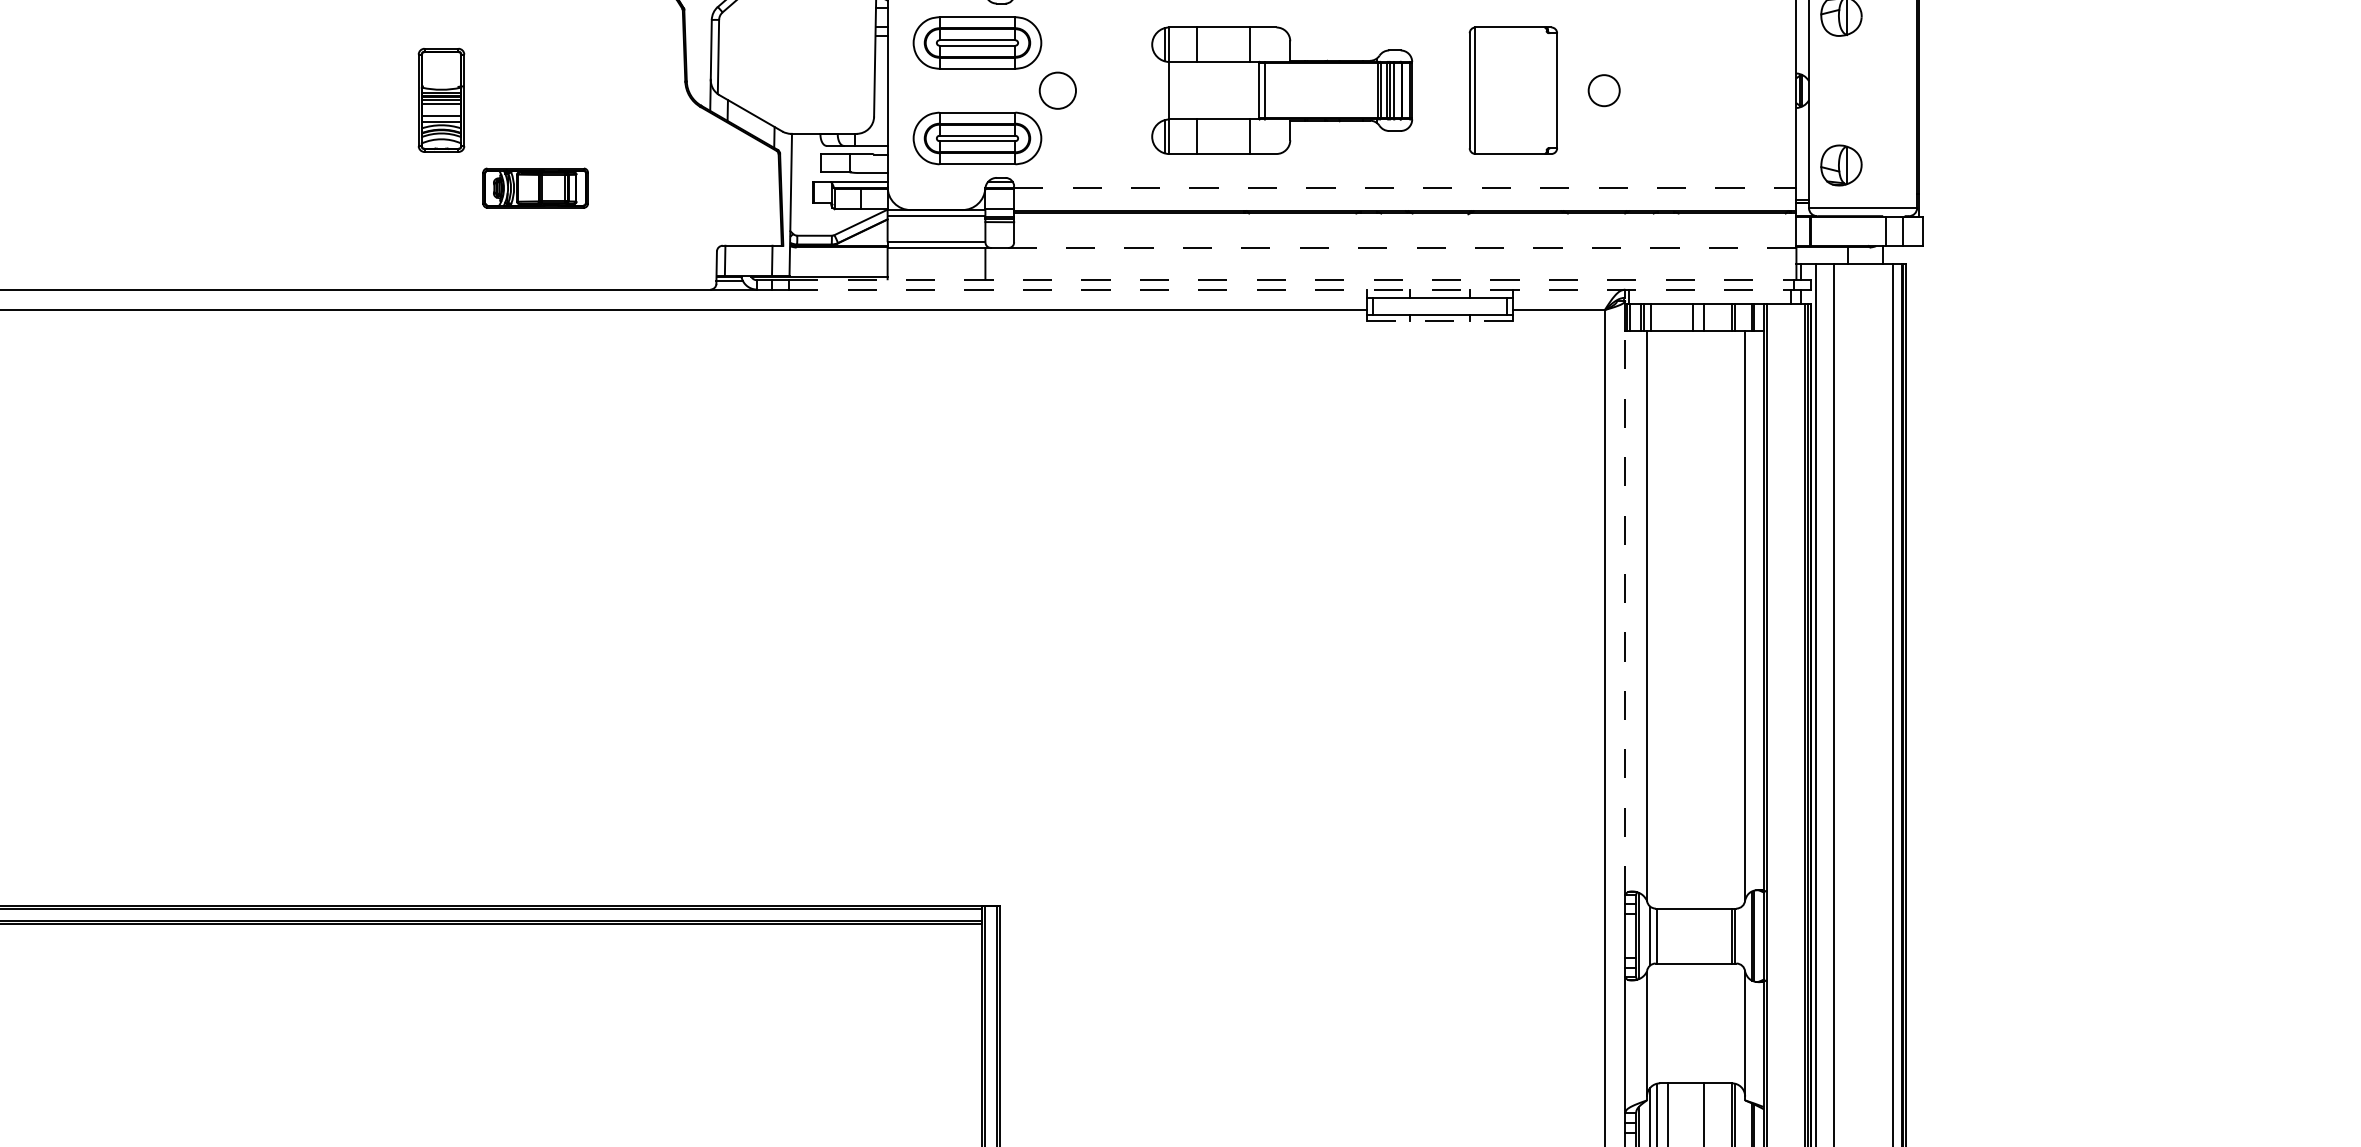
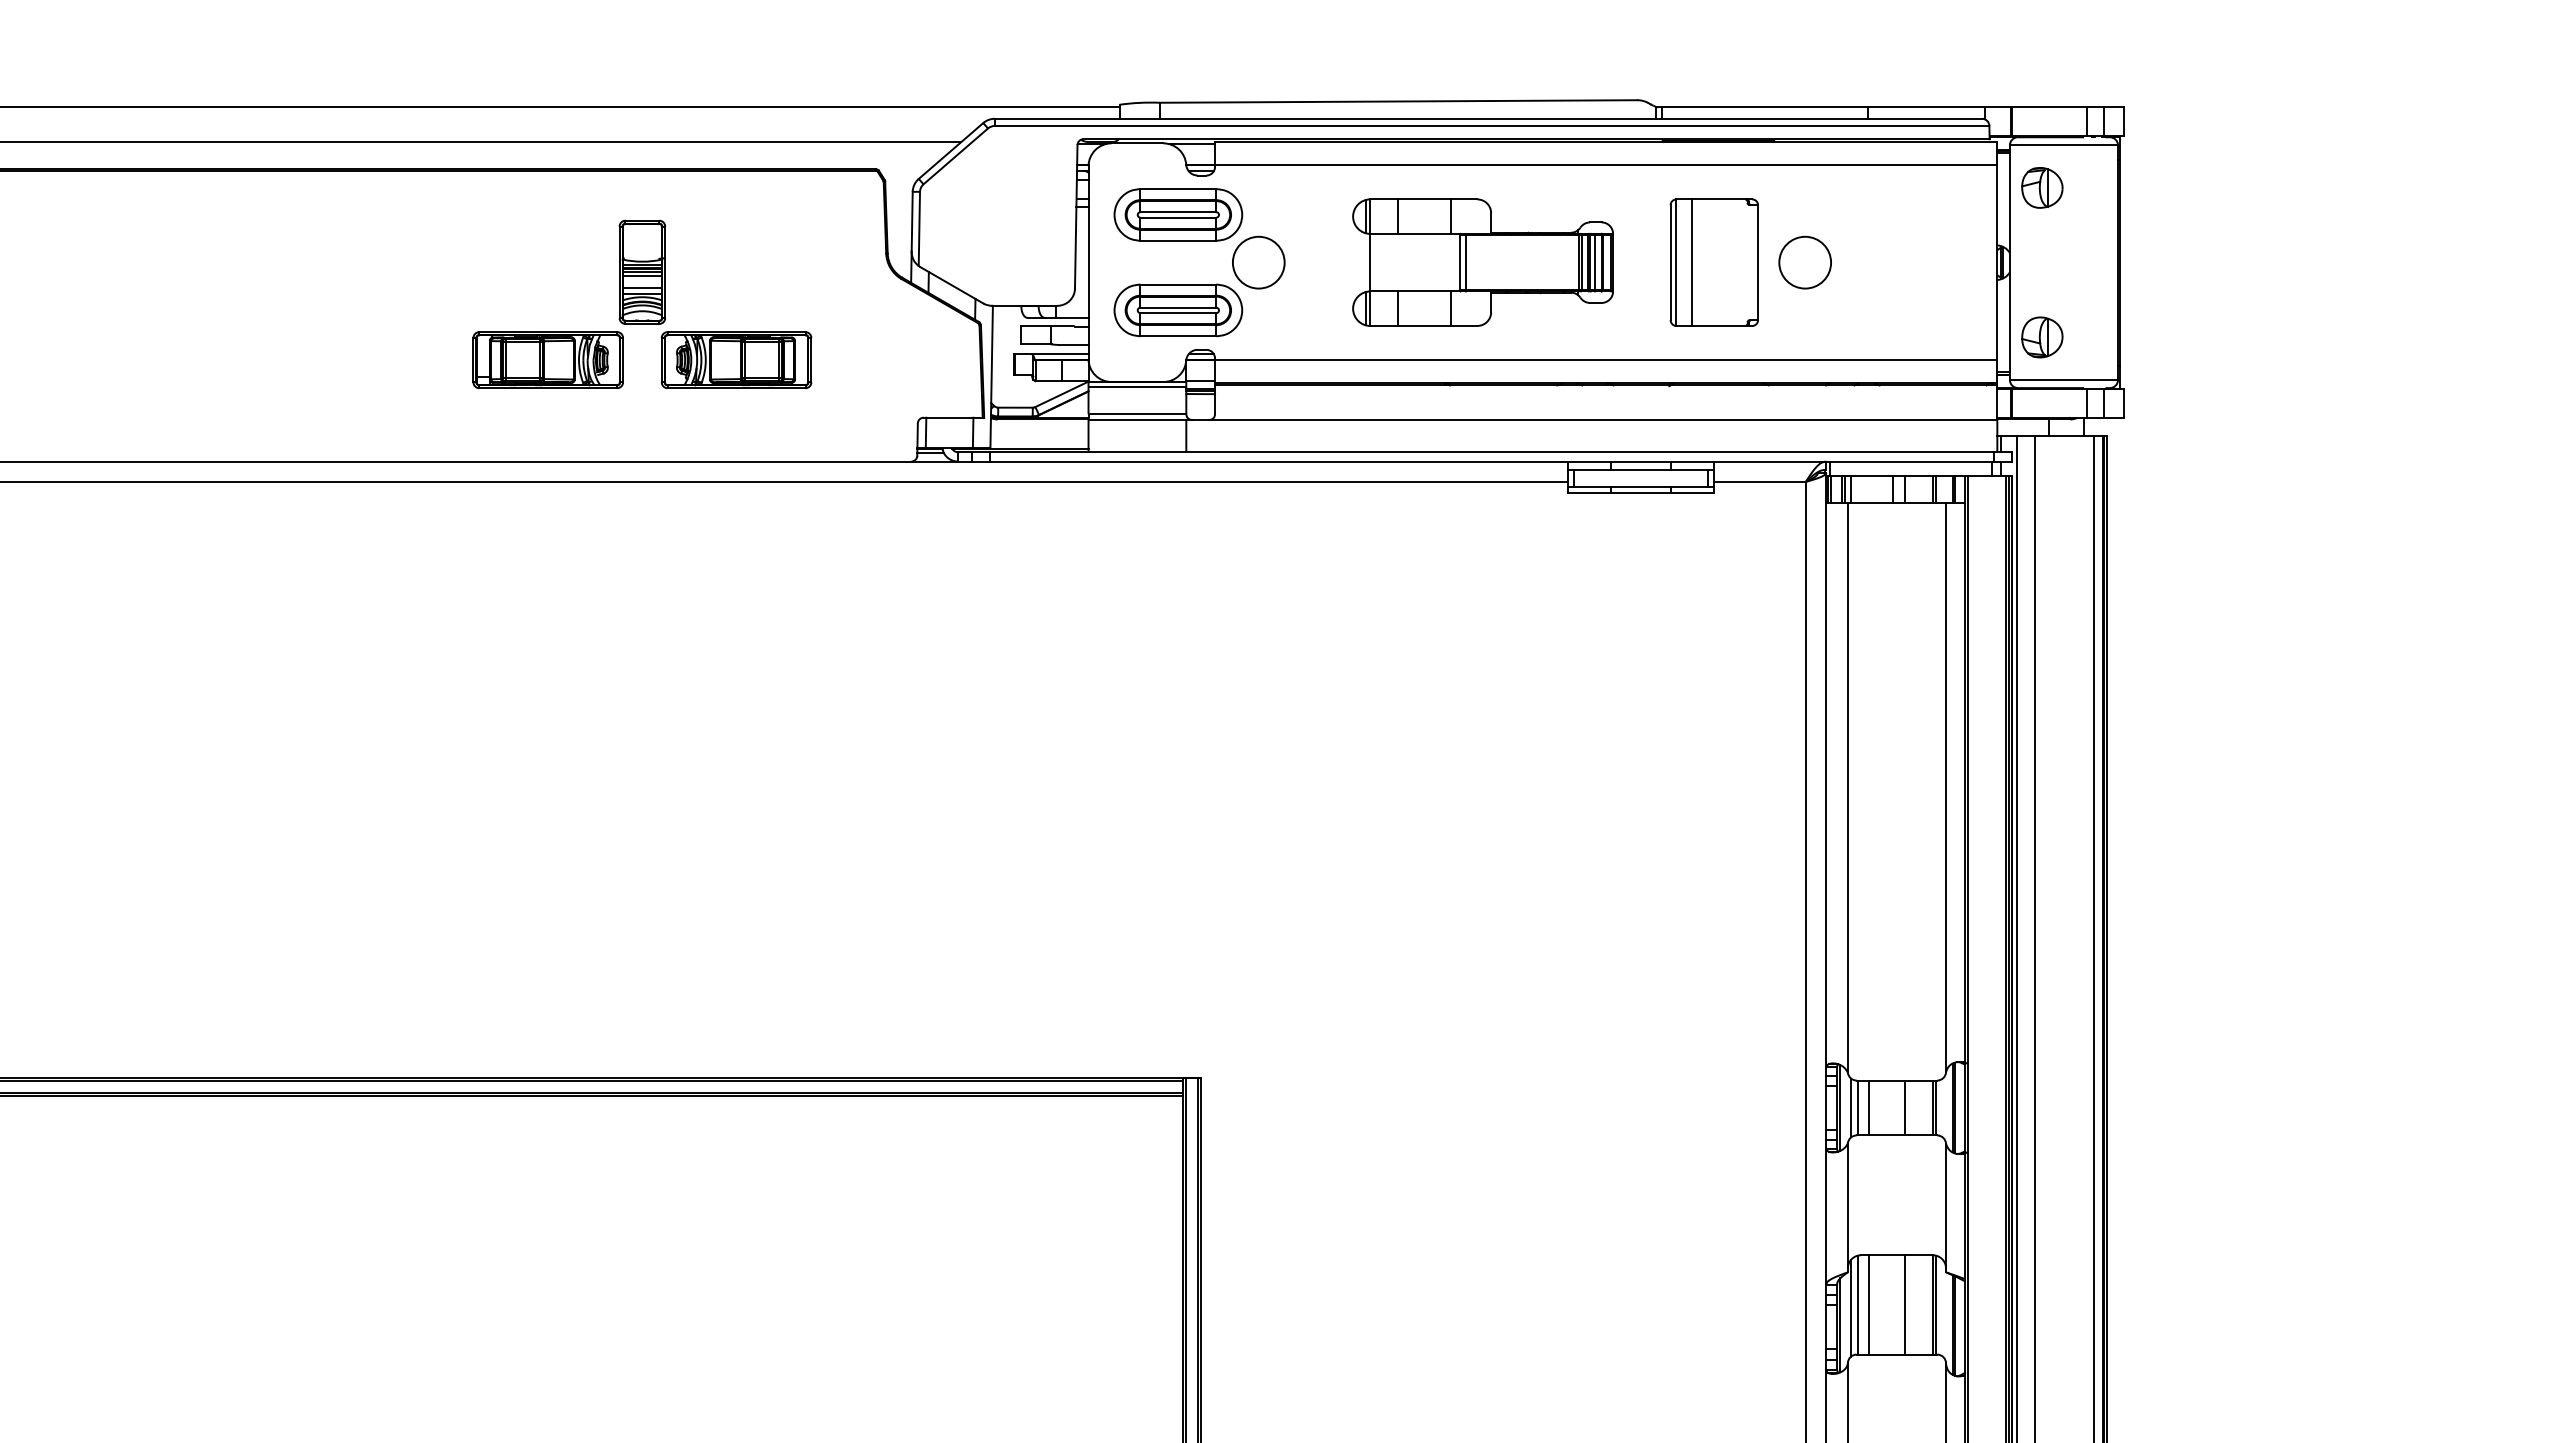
circle: (1057, 90) -> (1258, 262), size x1.43
line: (1491, 90) -> (1692, 262), added
circle: (1603, 90) -> (1804, 262), size x1.67
part: (535, 187) -> (736, 359), size x1.43
part: (346, 188) -> (547, 360), added
line: (1405, 188) -> (1606, 360), dashed -> solid
line: (1401, 247) -> (1602, 419), dashed -> solid
line: (1291, 280) -> (1492, 452), dashed -> solid
line: (1291, 289) -> (1492, 461), dashed -> solid
line: (1440, 321) -> (1641, 493), dashed -> solid
line: (1625, 612) -> (1826, 784), dashed -> solid
line: (1667, 935) -> (1868, 1107), added
line: (1704, 935) -> (1905, 1107), added

